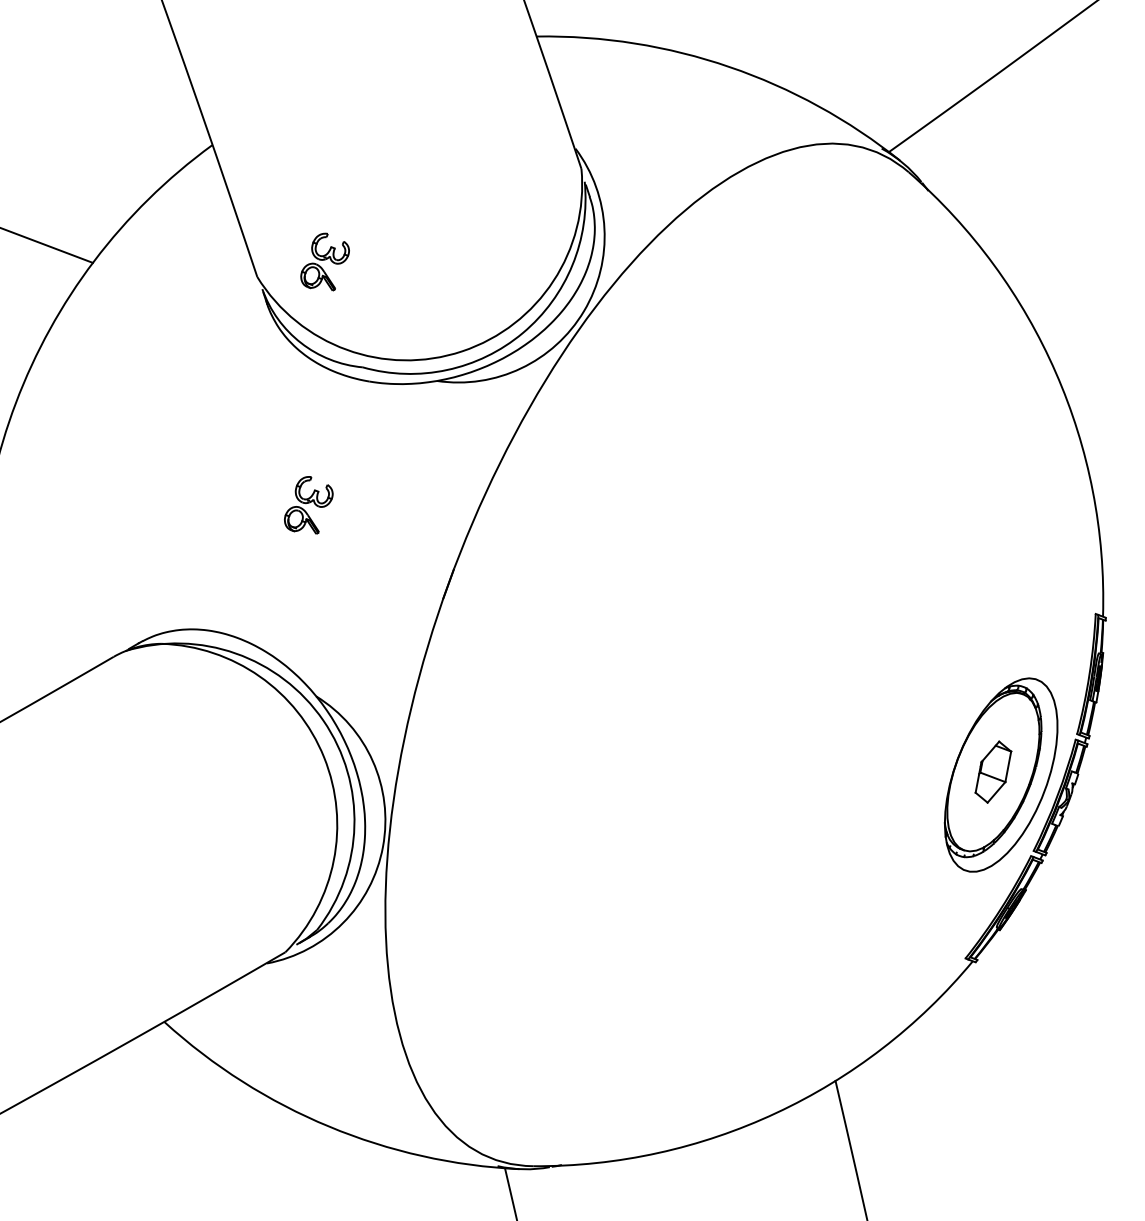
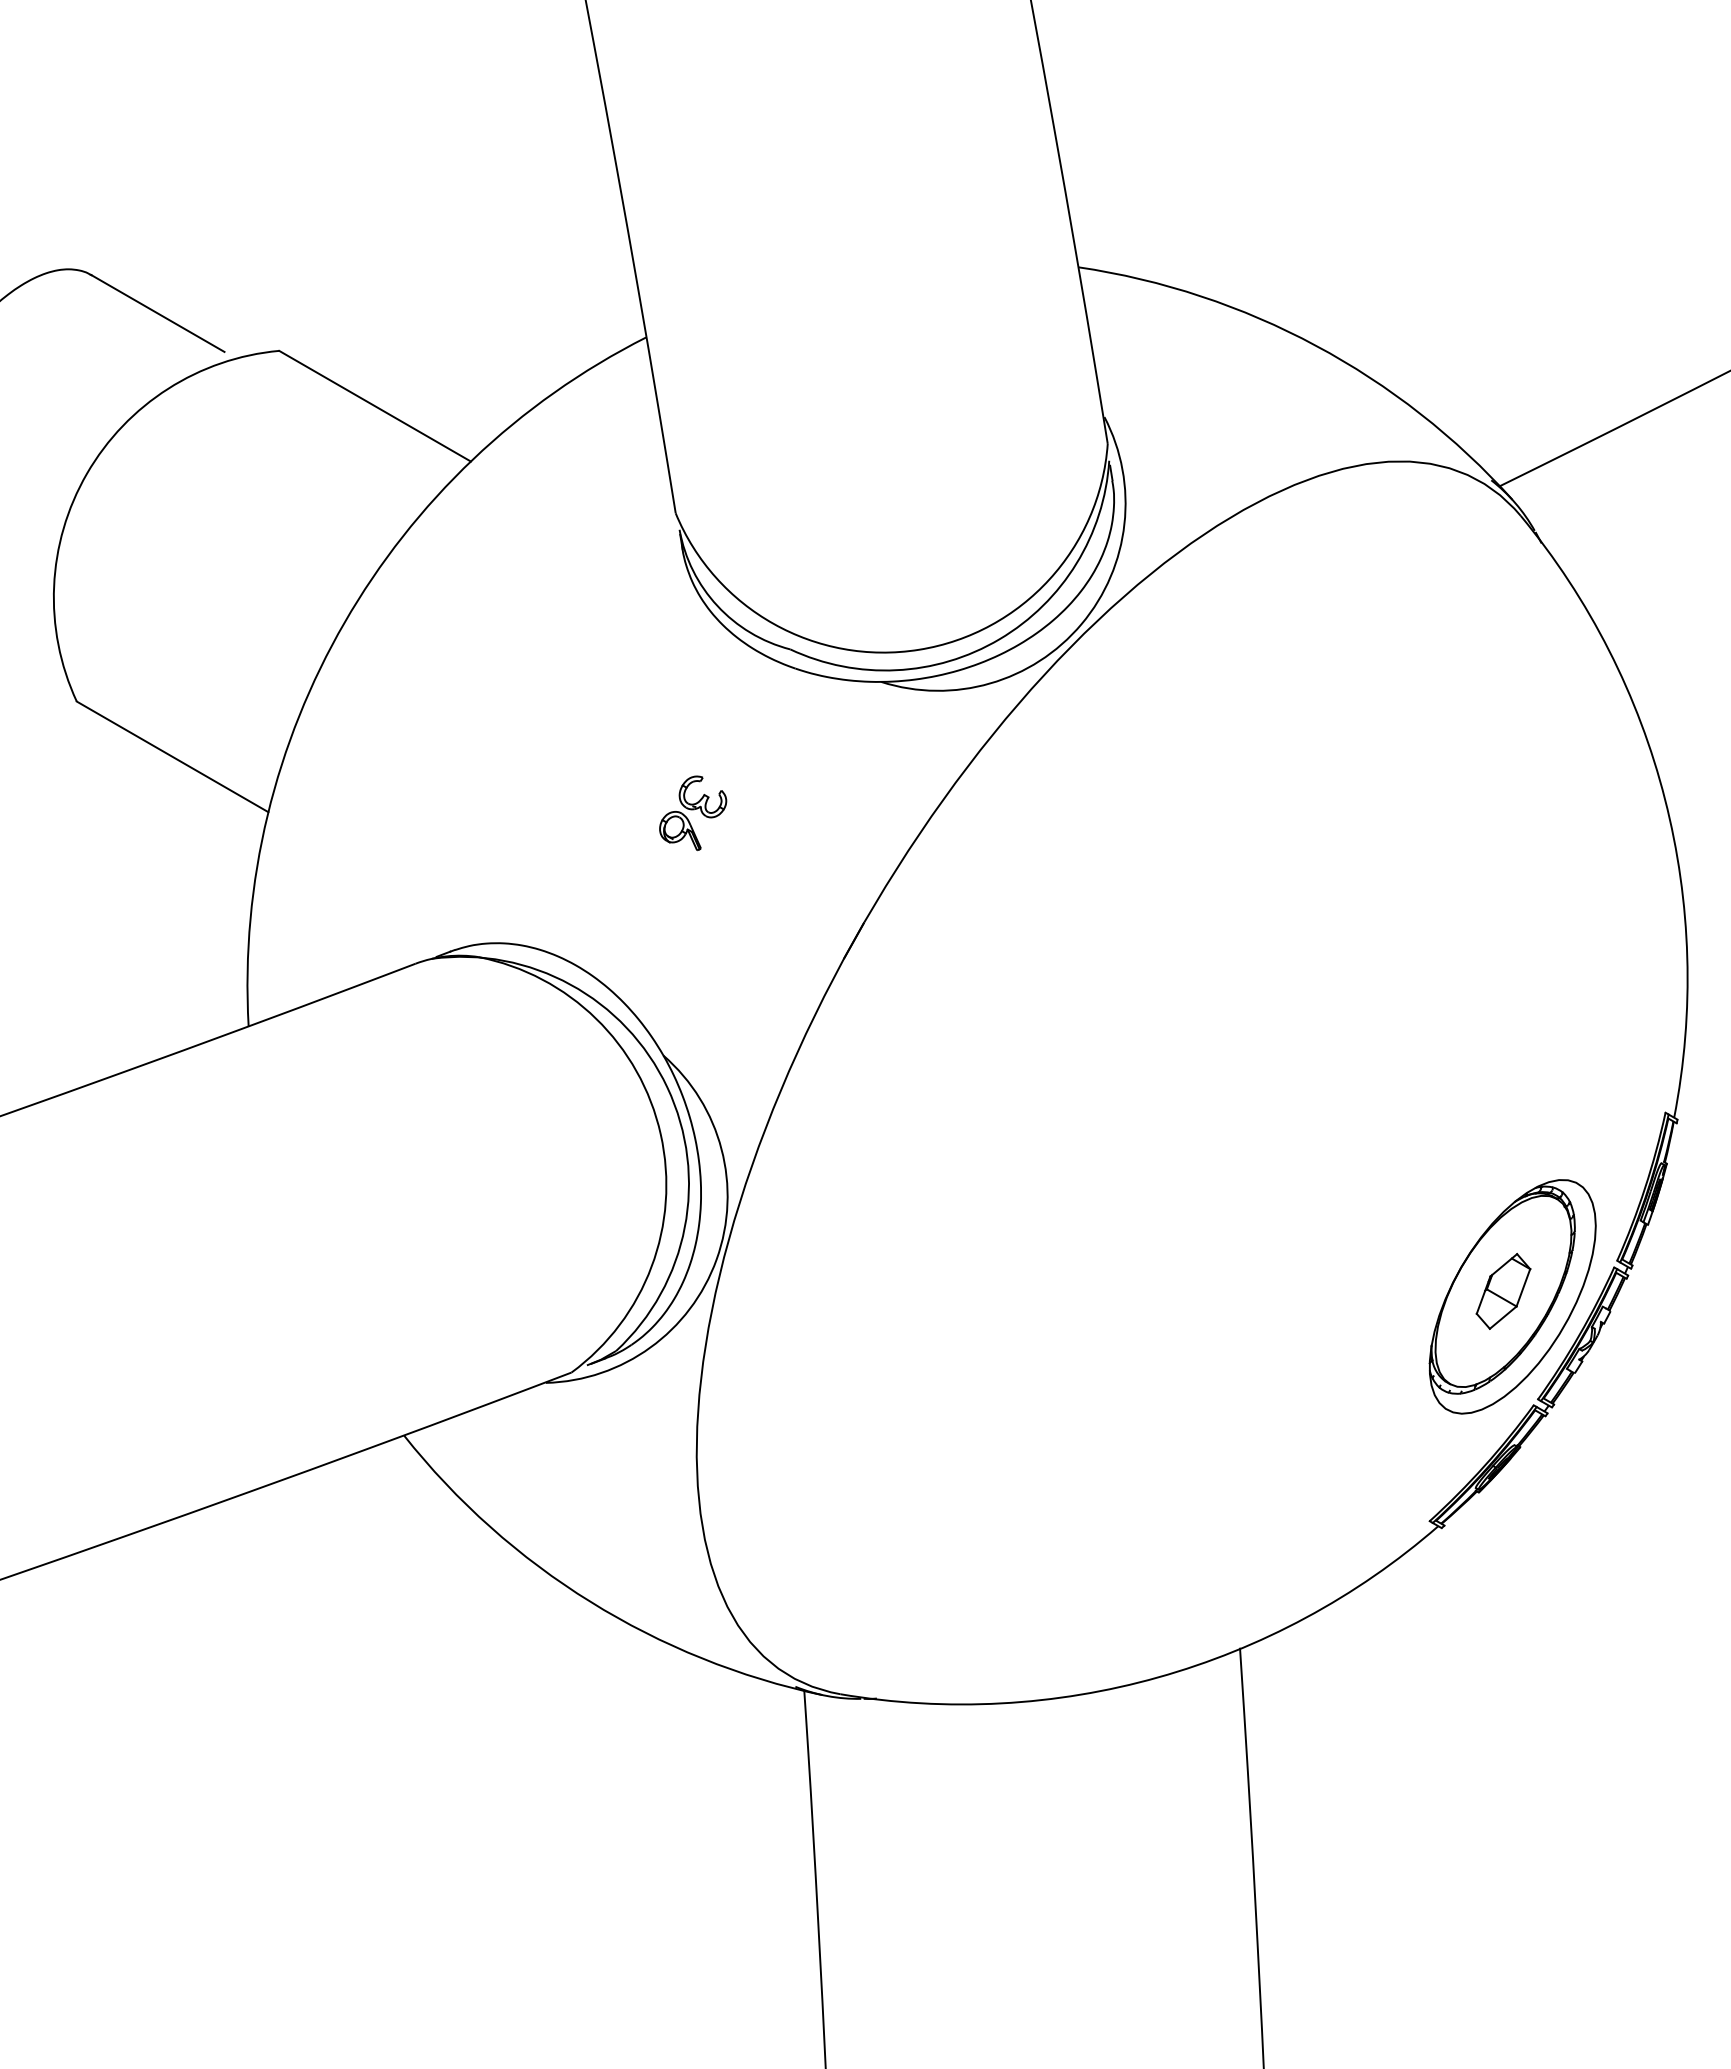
part: (325, 262) -> (764, 509), removed

